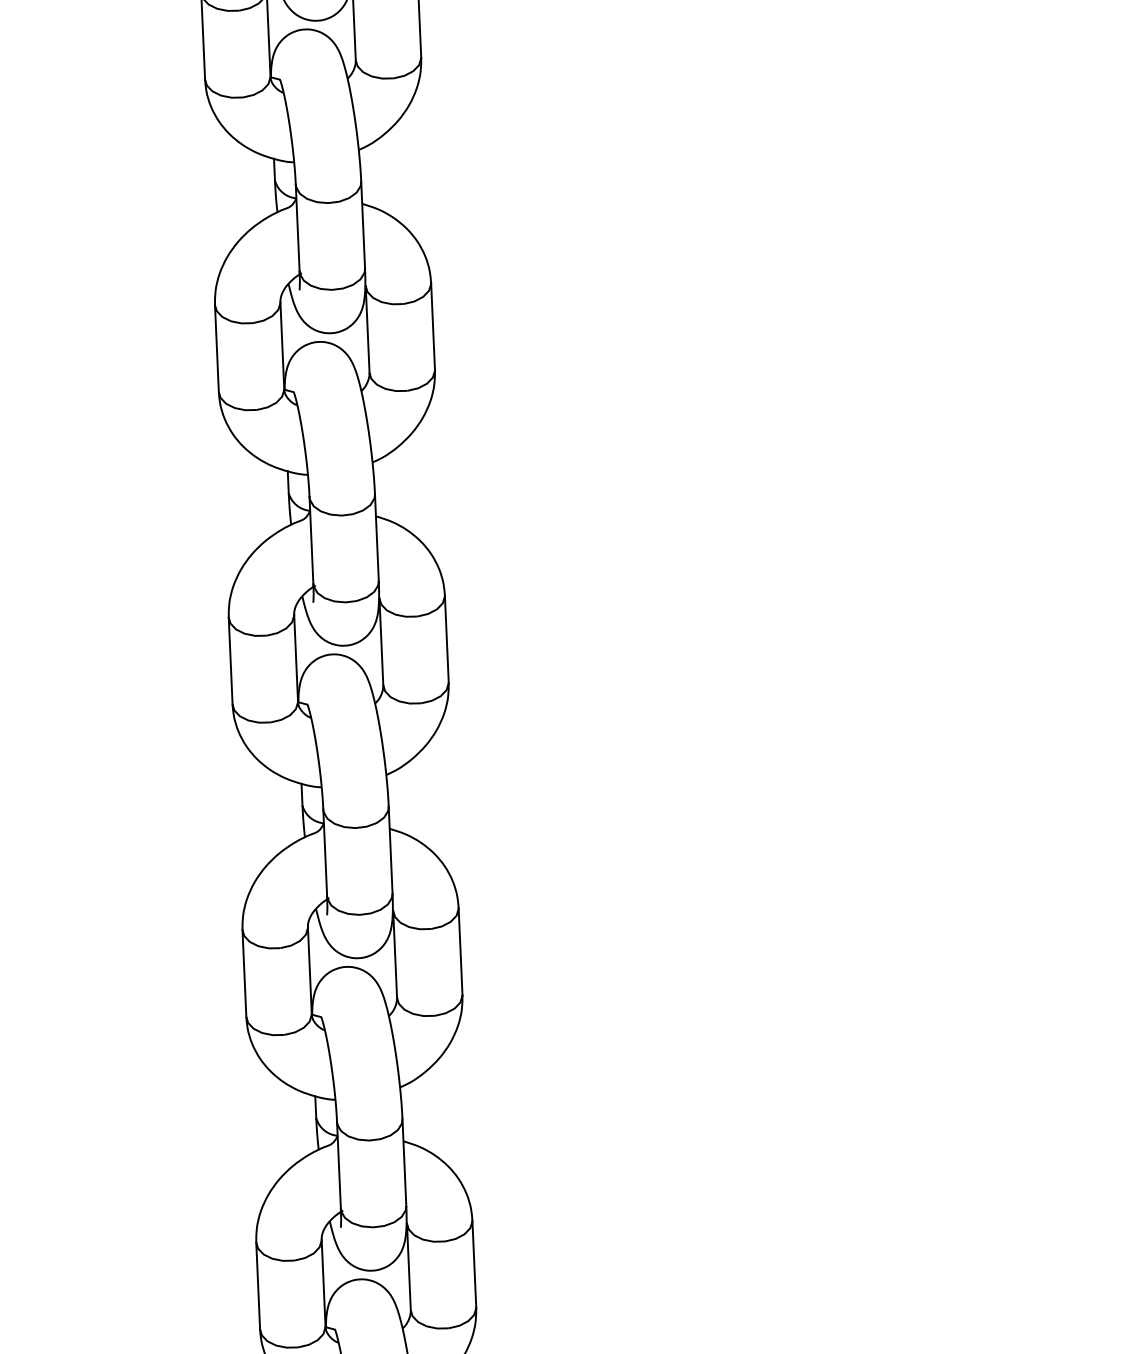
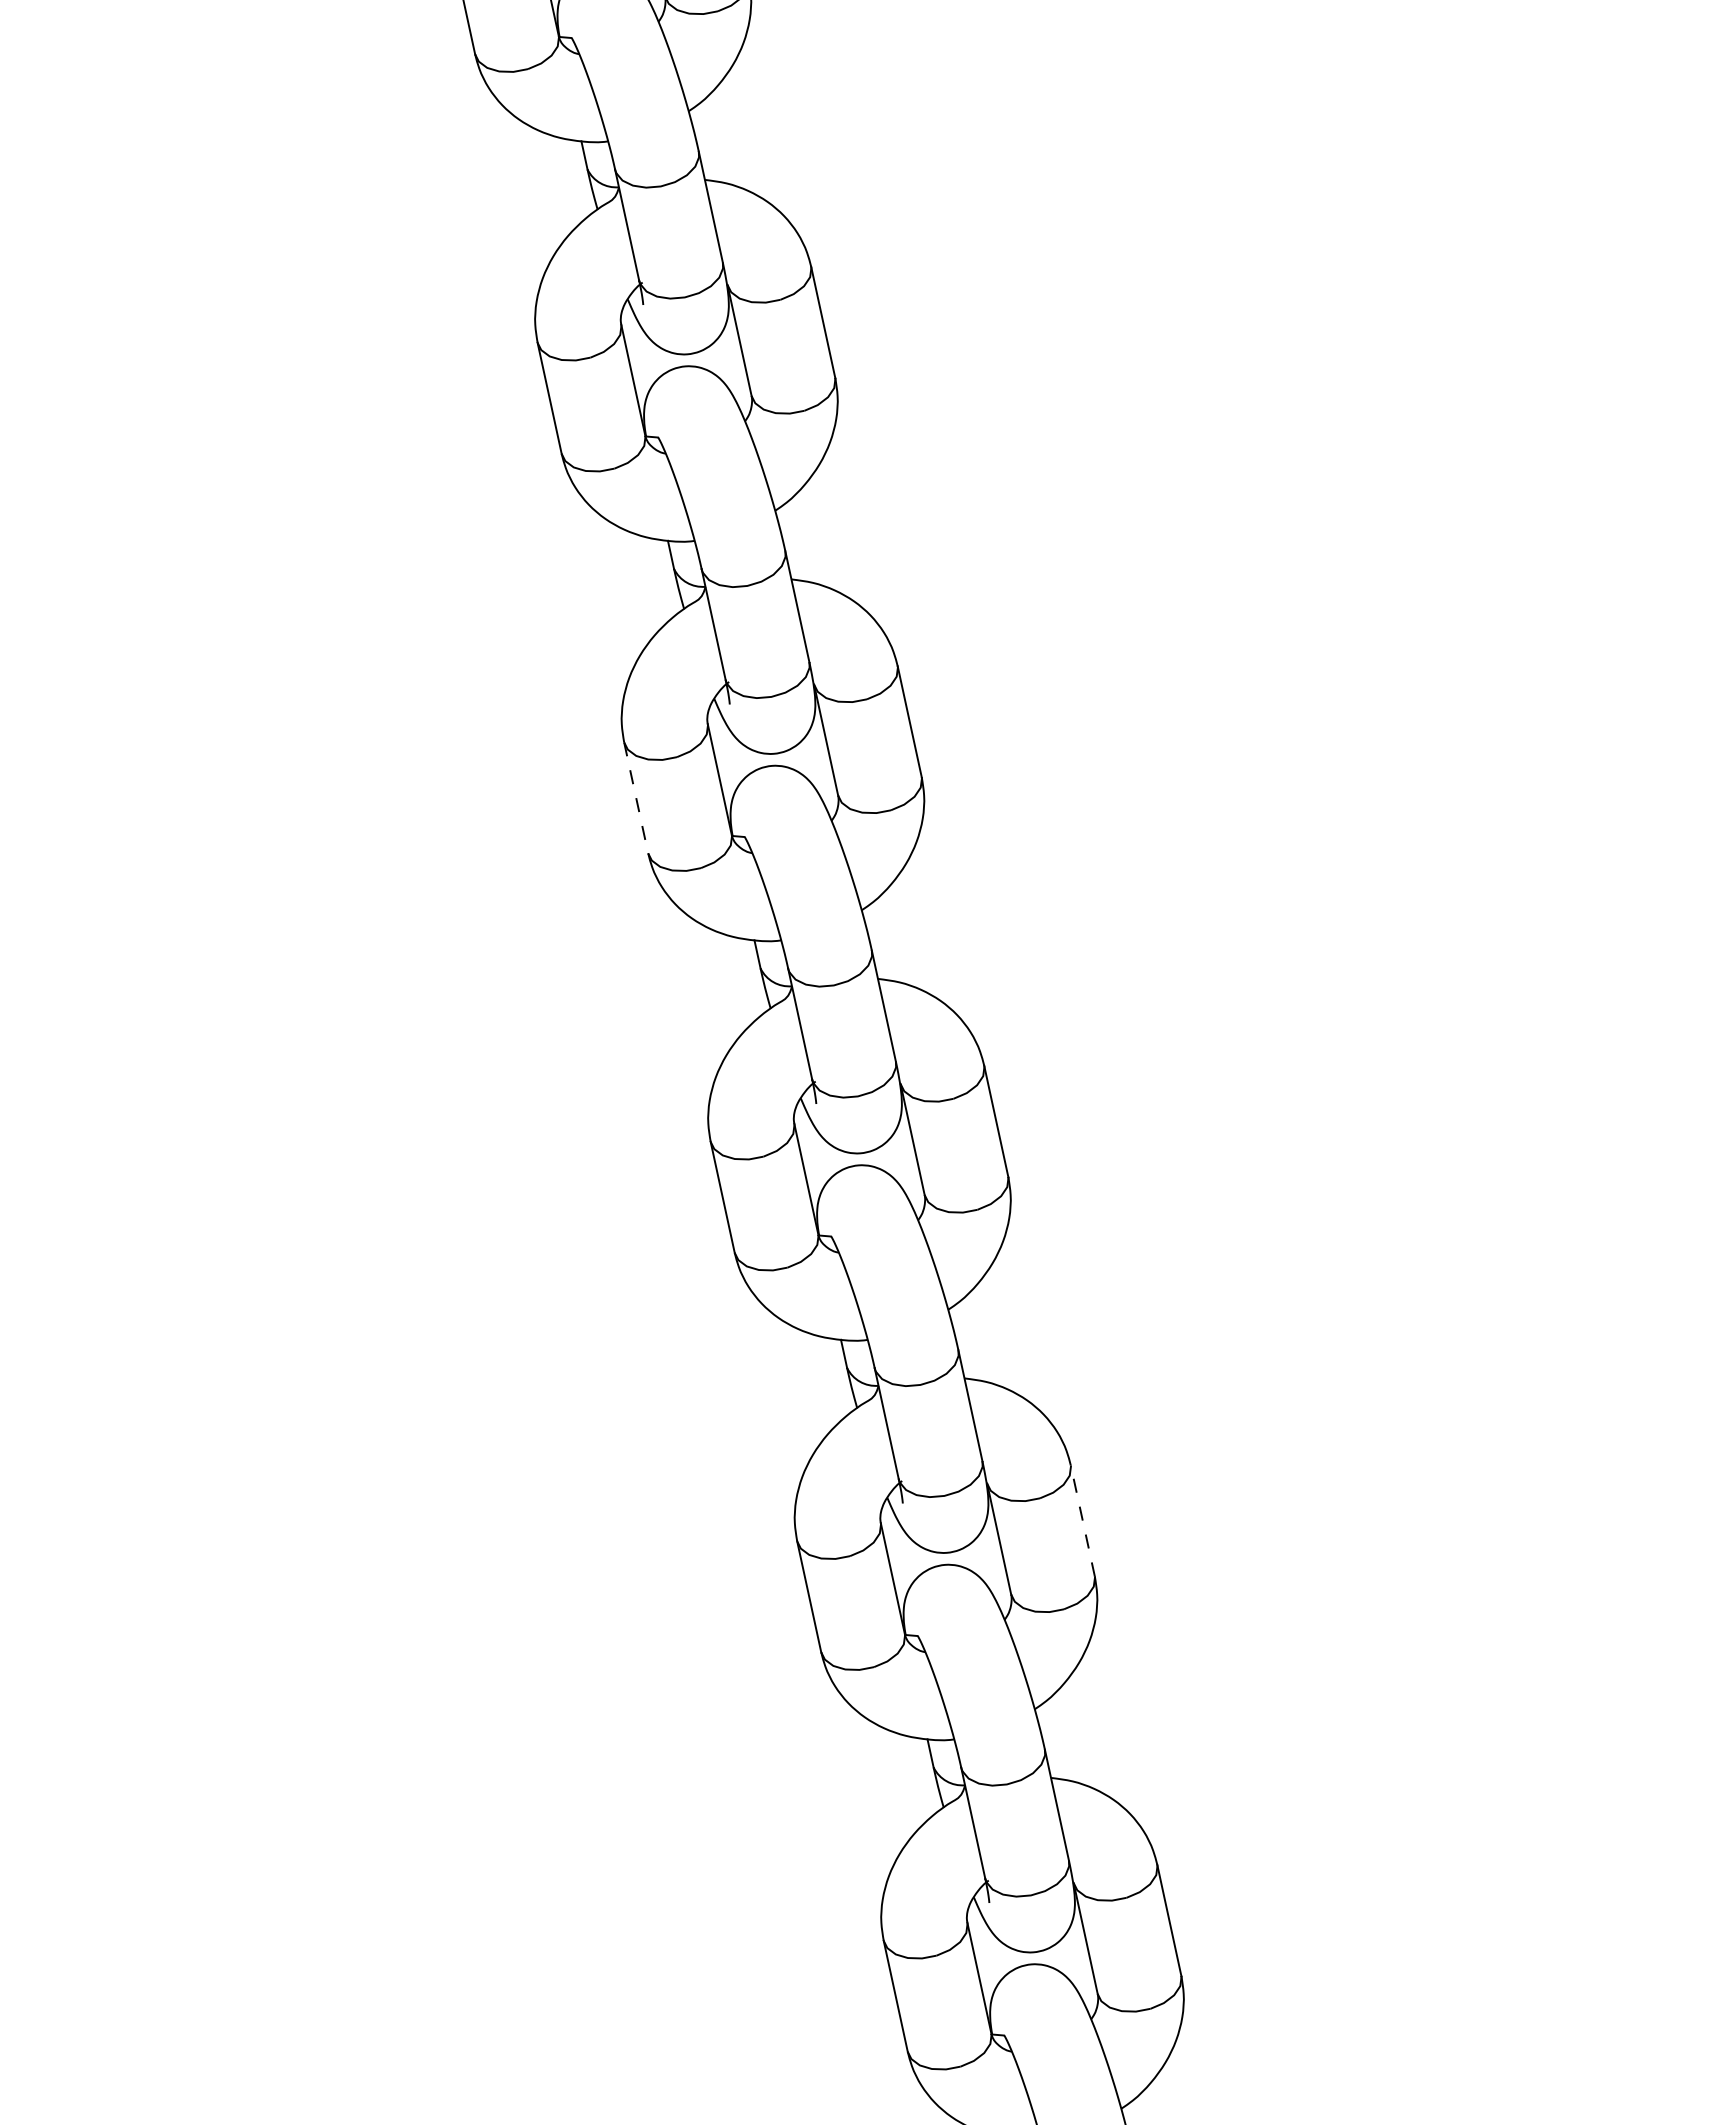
line: (230, 660) -> (636, 797), solid -> dashed
line: (474, 1263) -> (1082, 1520), solid -> dashed

